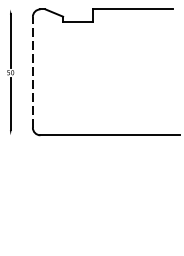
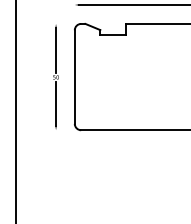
line: (32, 72) -> (74, 77), dashed -> solid

